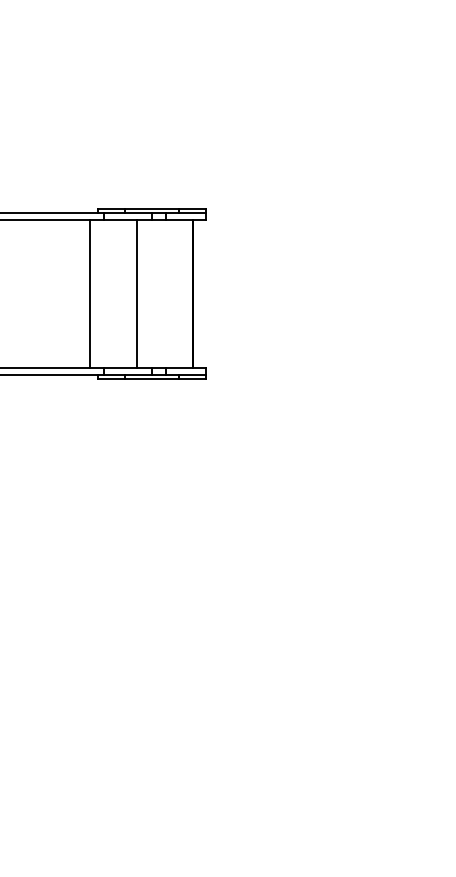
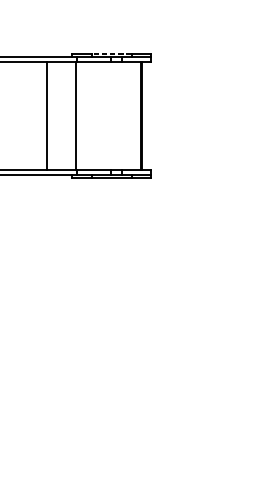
line: (152, 208) -> (111, 53), solid -> dashed
line: (90, 293) -> (47, 115), moved
line: (137, 293) -> (75, 115), moved

